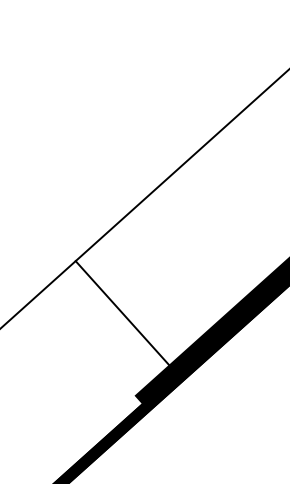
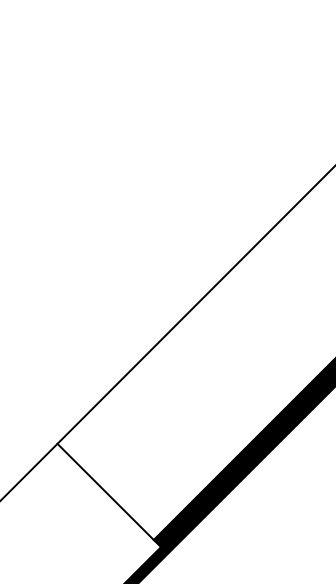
line: (122, 312) -> (105, 491), moved

